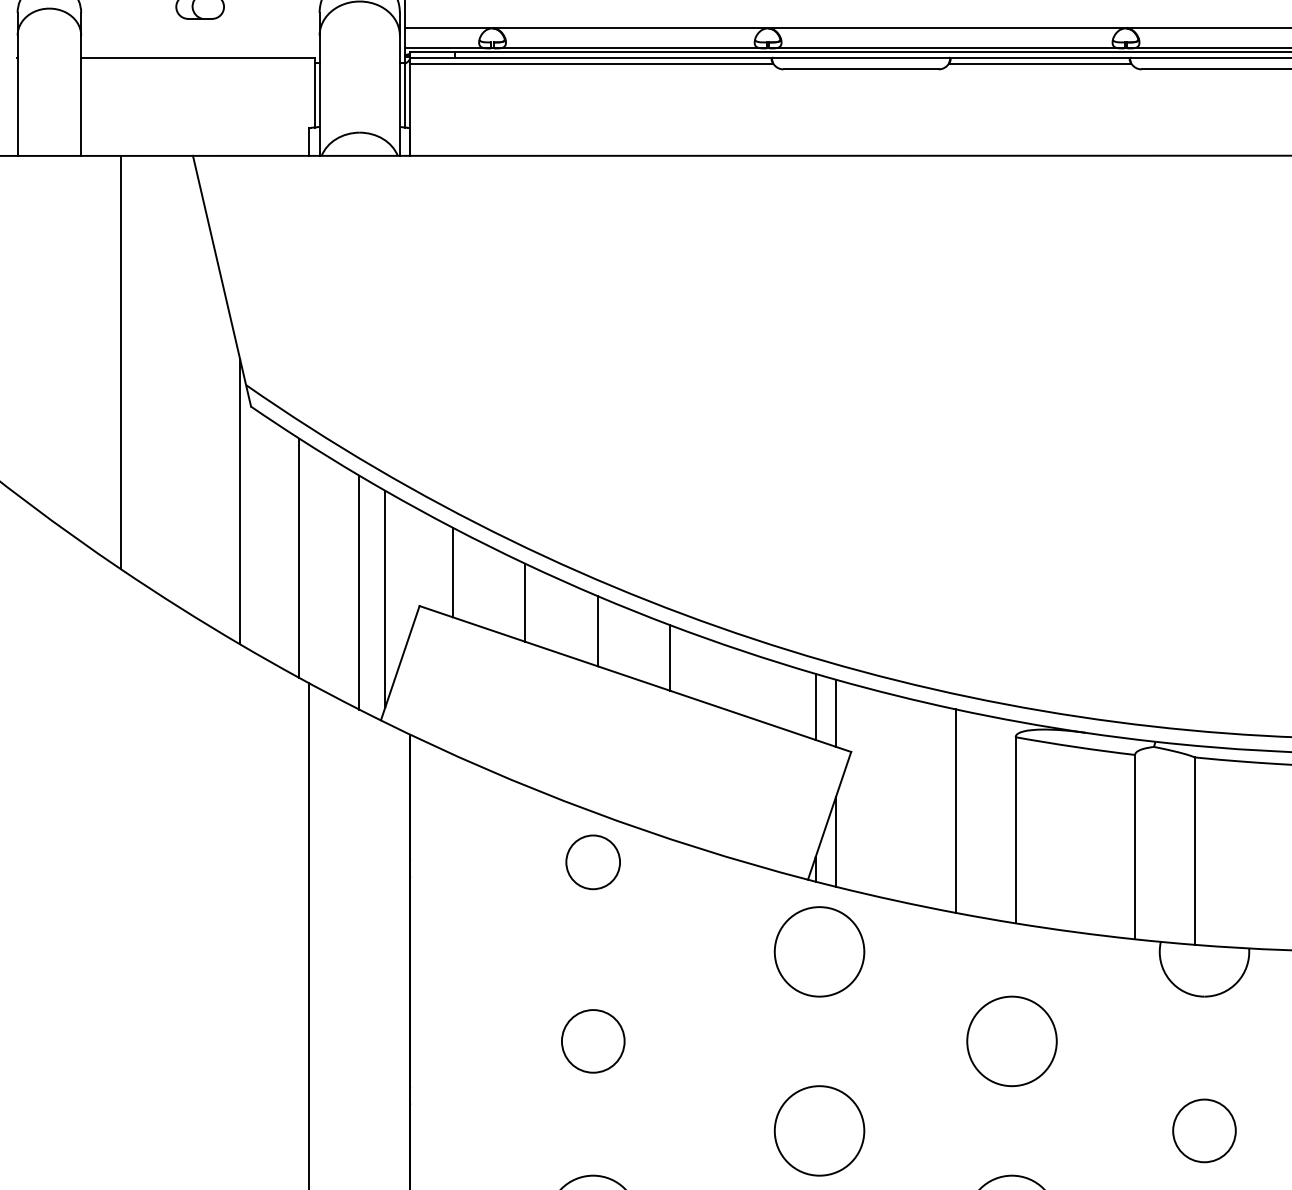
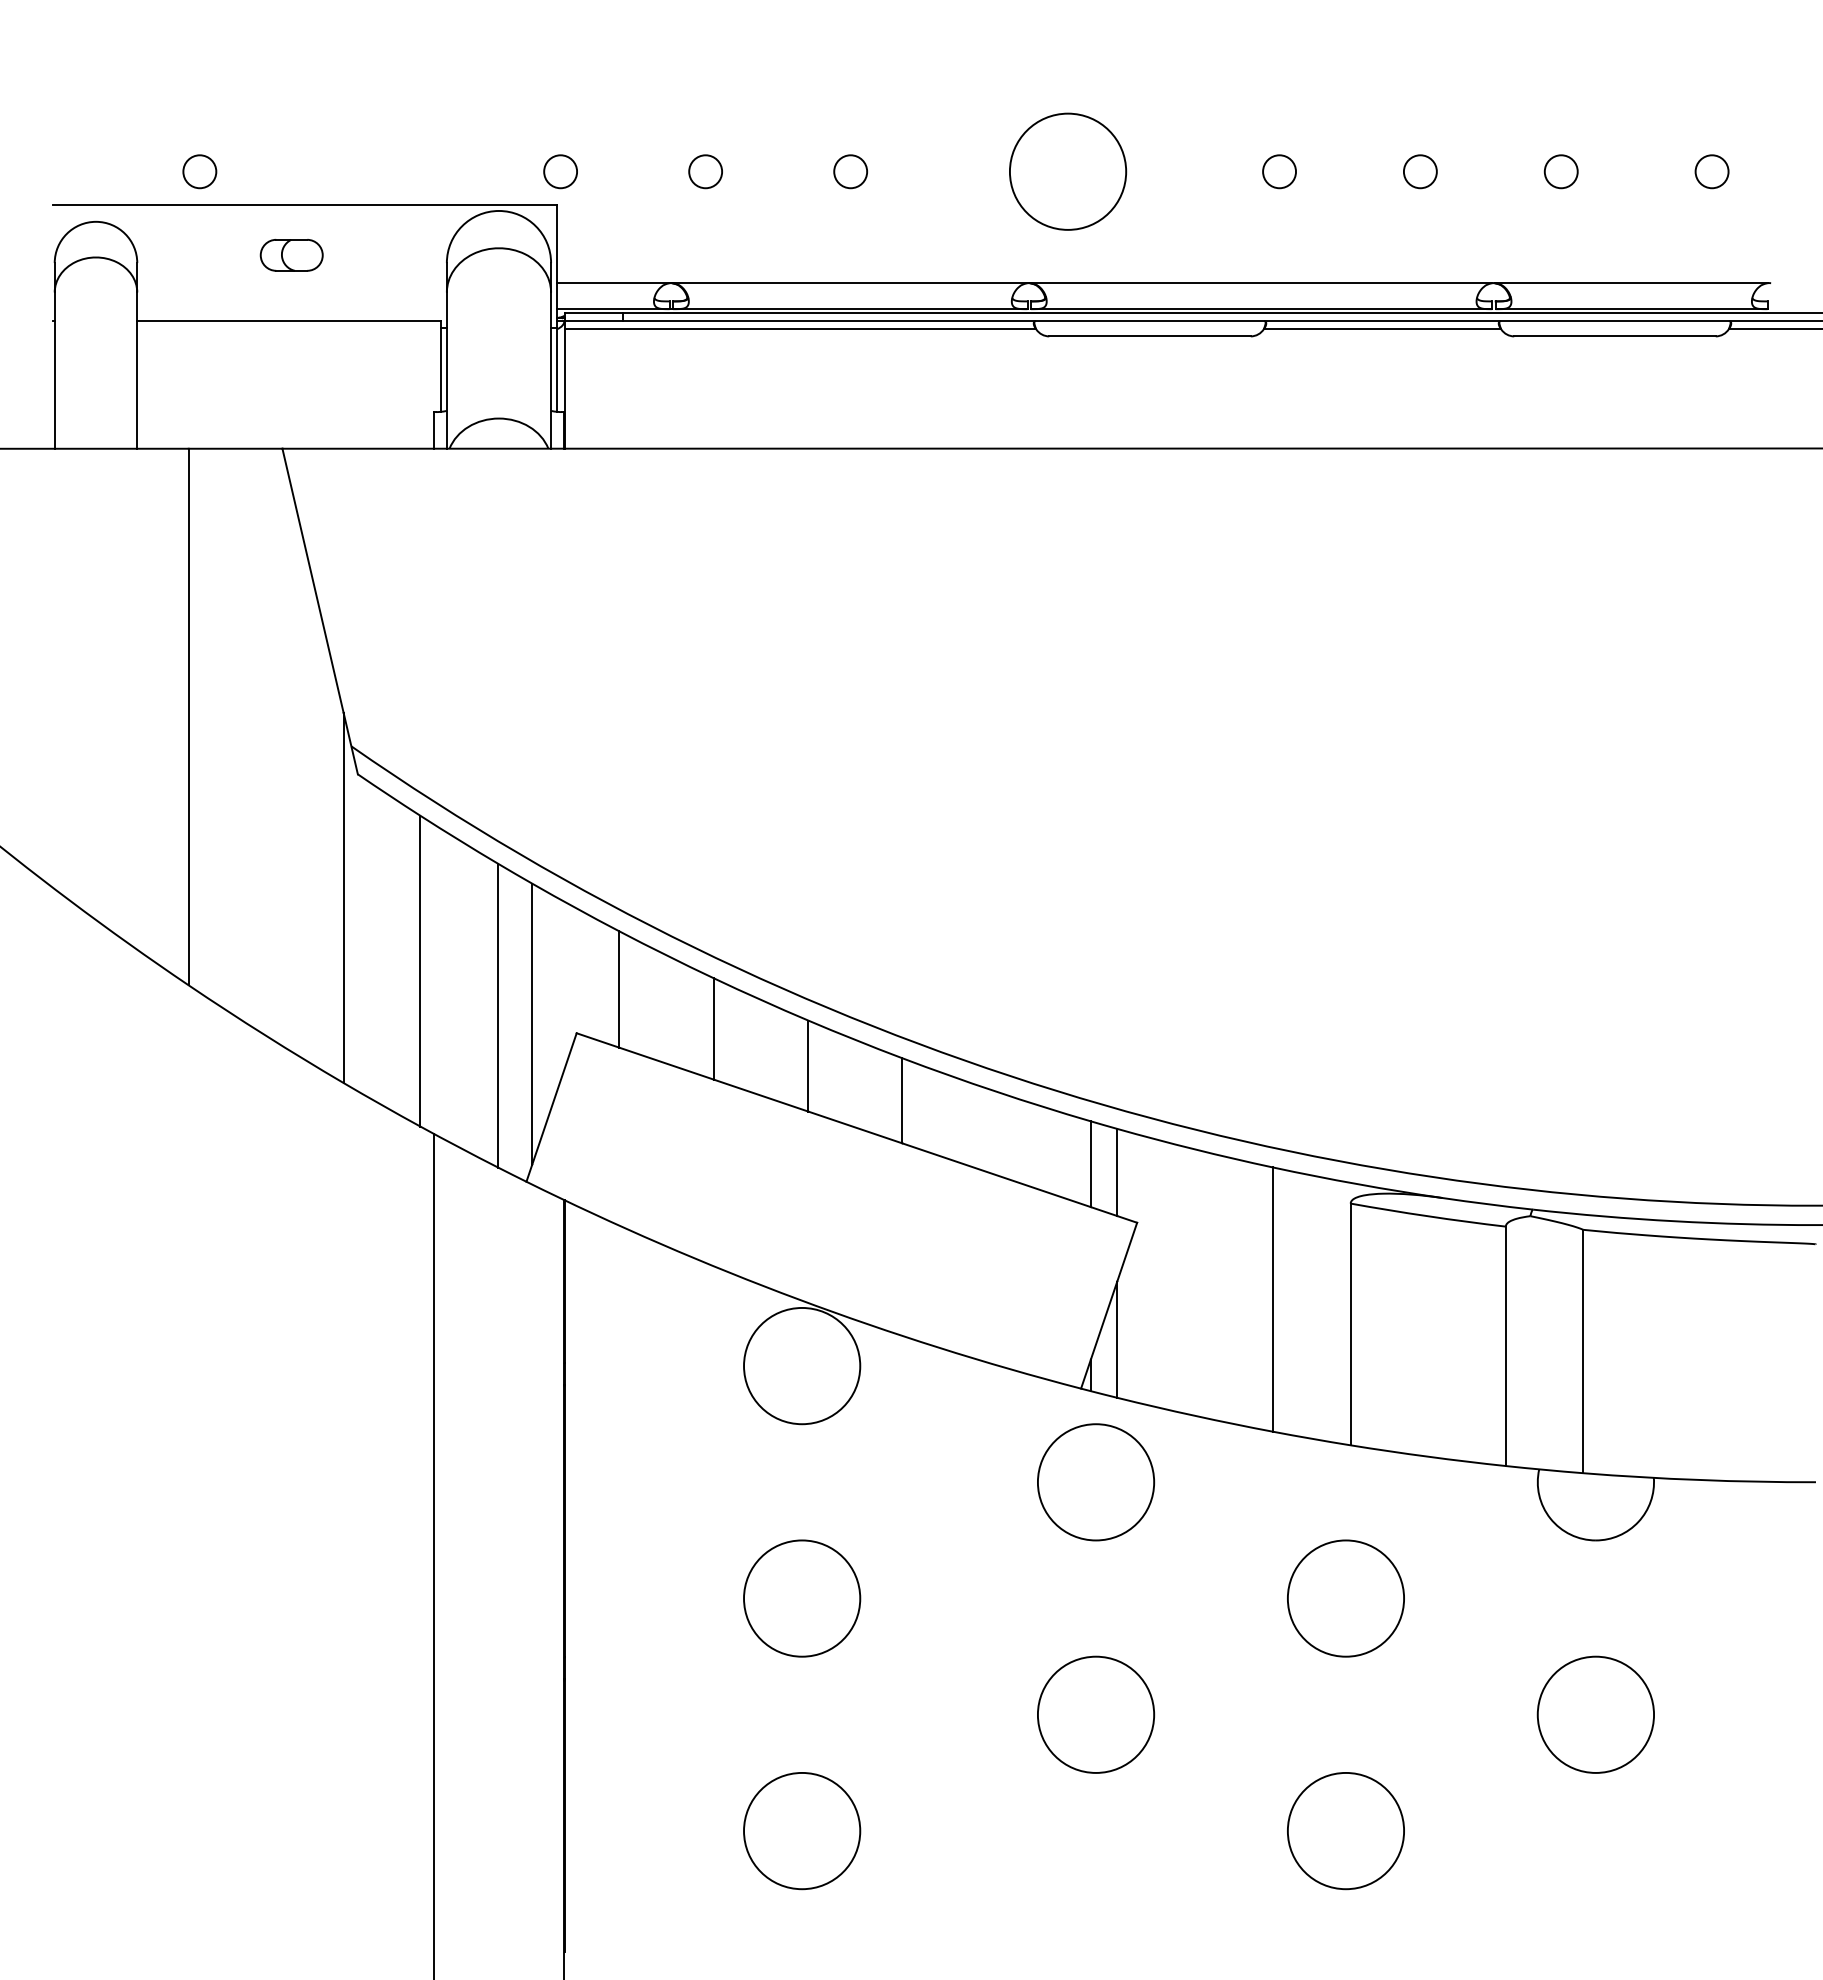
circle: (593, 861) -> (802, 1365), size x1.67
circle: (593, 1041) -> (802, 1598), size x1.43
circle: (1204, 1130) -> (1595, 1714), size x1.43

